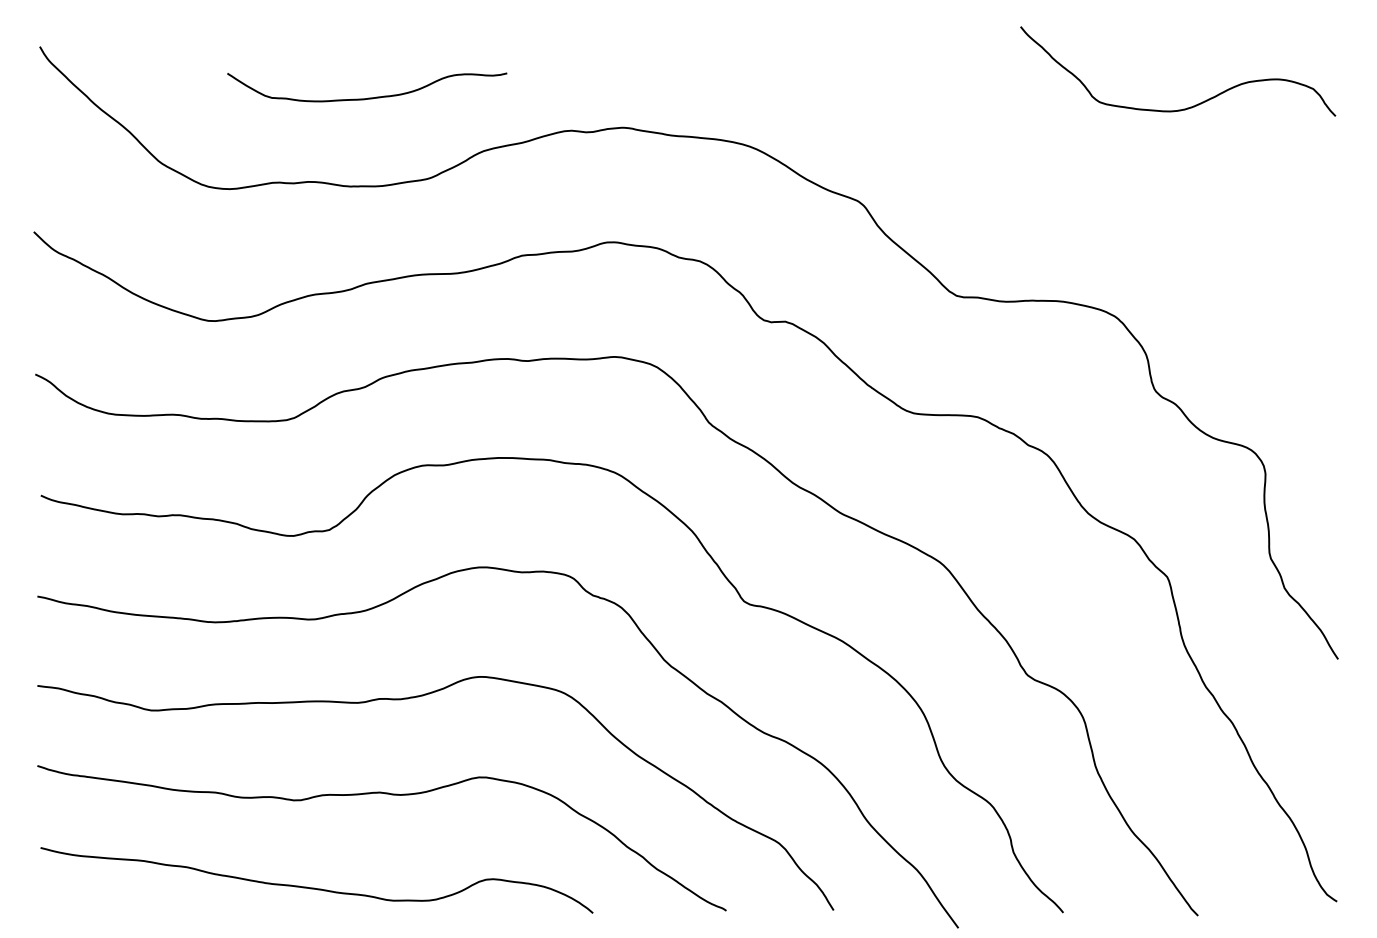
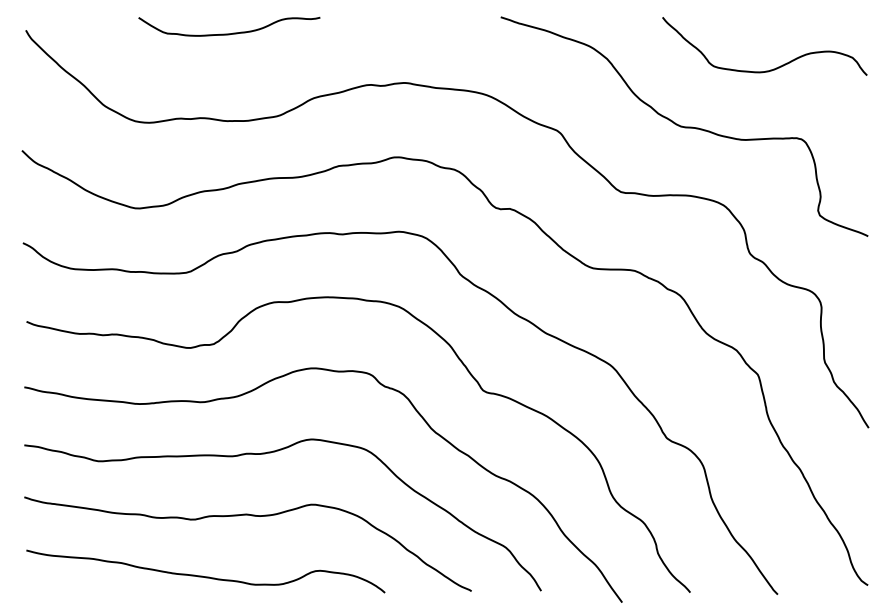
curve: (367, 97) -> (229, 33), moved
curve: (1054, 194) -> (684, 126), added

